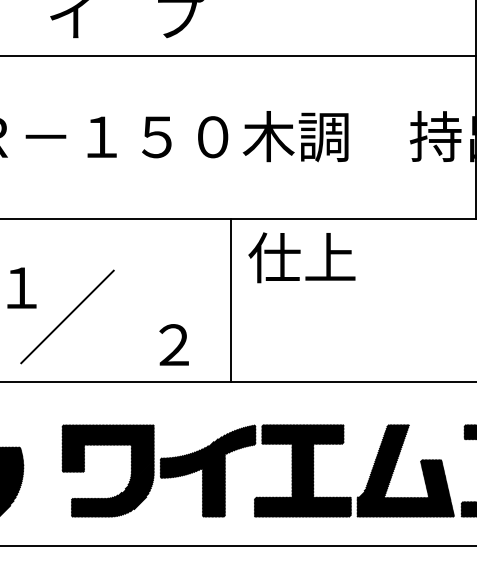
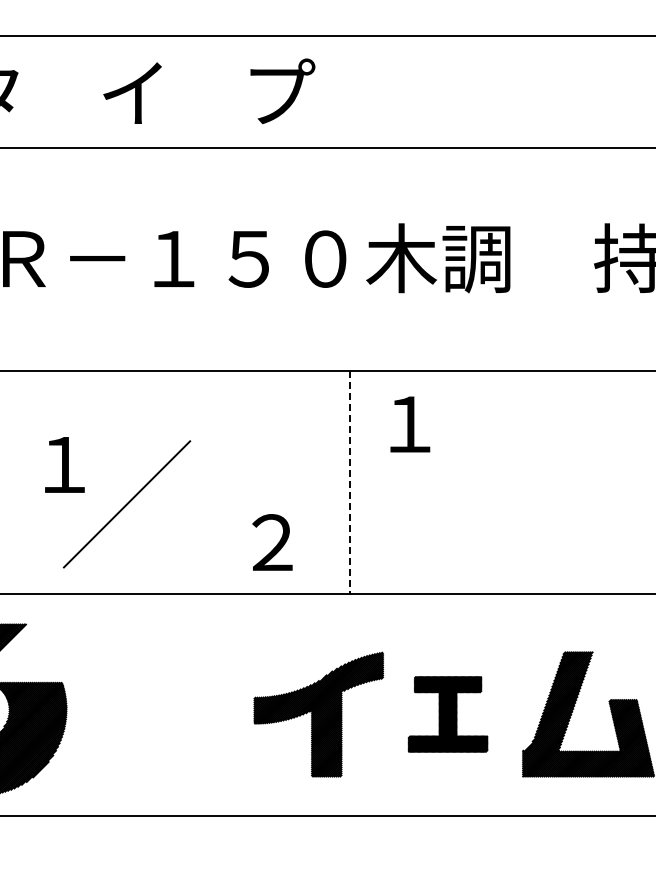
text: (301, 257) -> (446, 423), 仕上 -> １
line: (230, 300) -> (349, 482), solid -> dashed
part: (302, 470) -> (447, 714), size x0.6
part: (130, 474) -> (213, 719), removed

